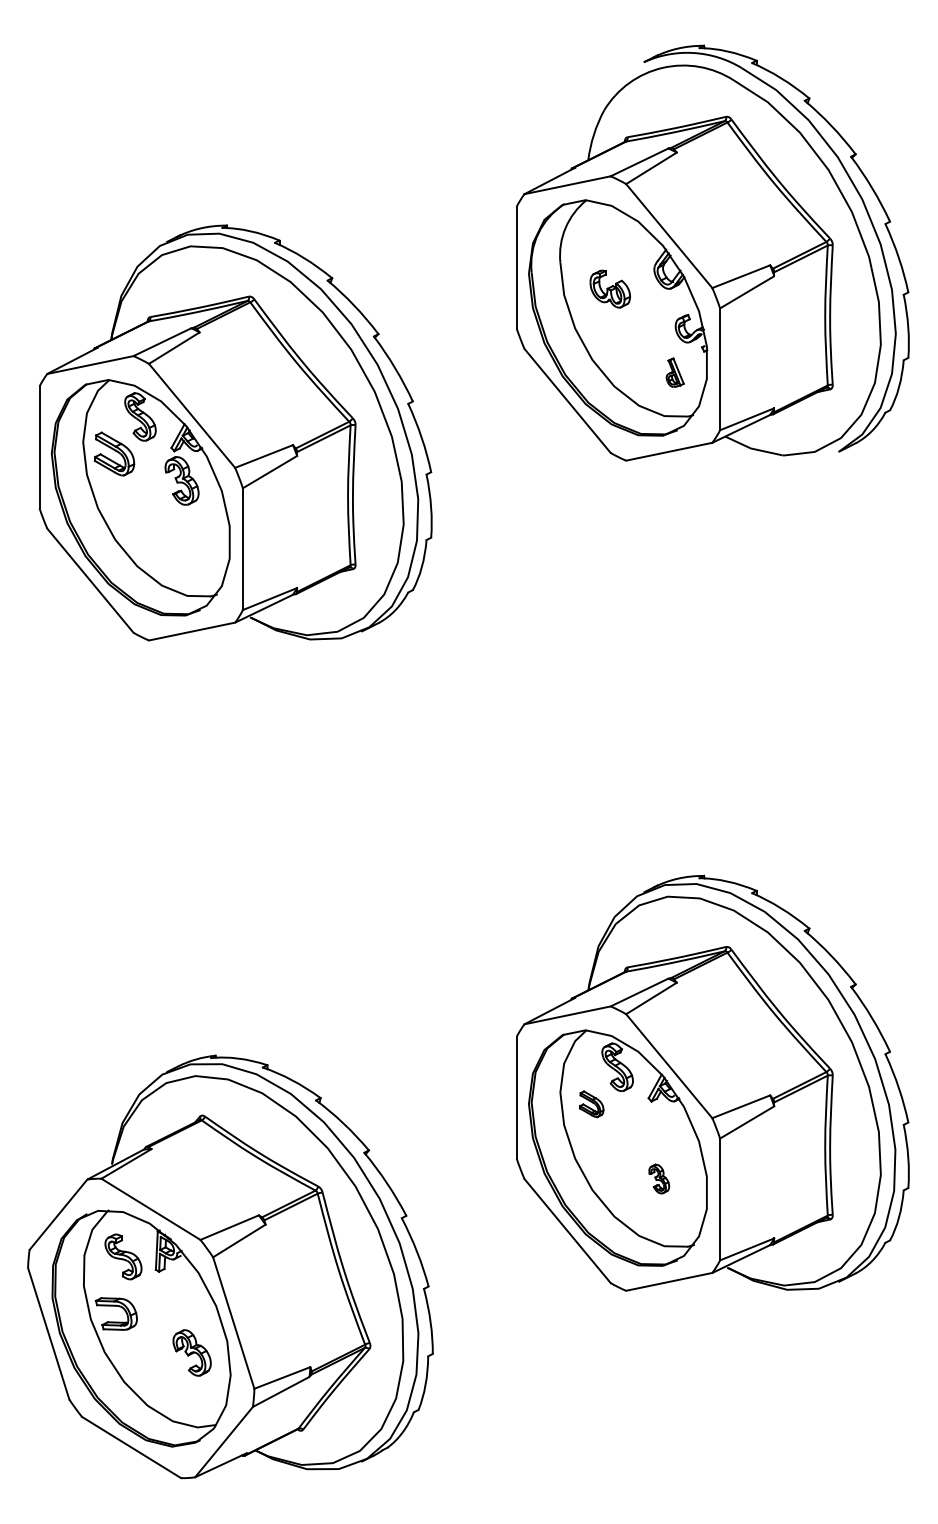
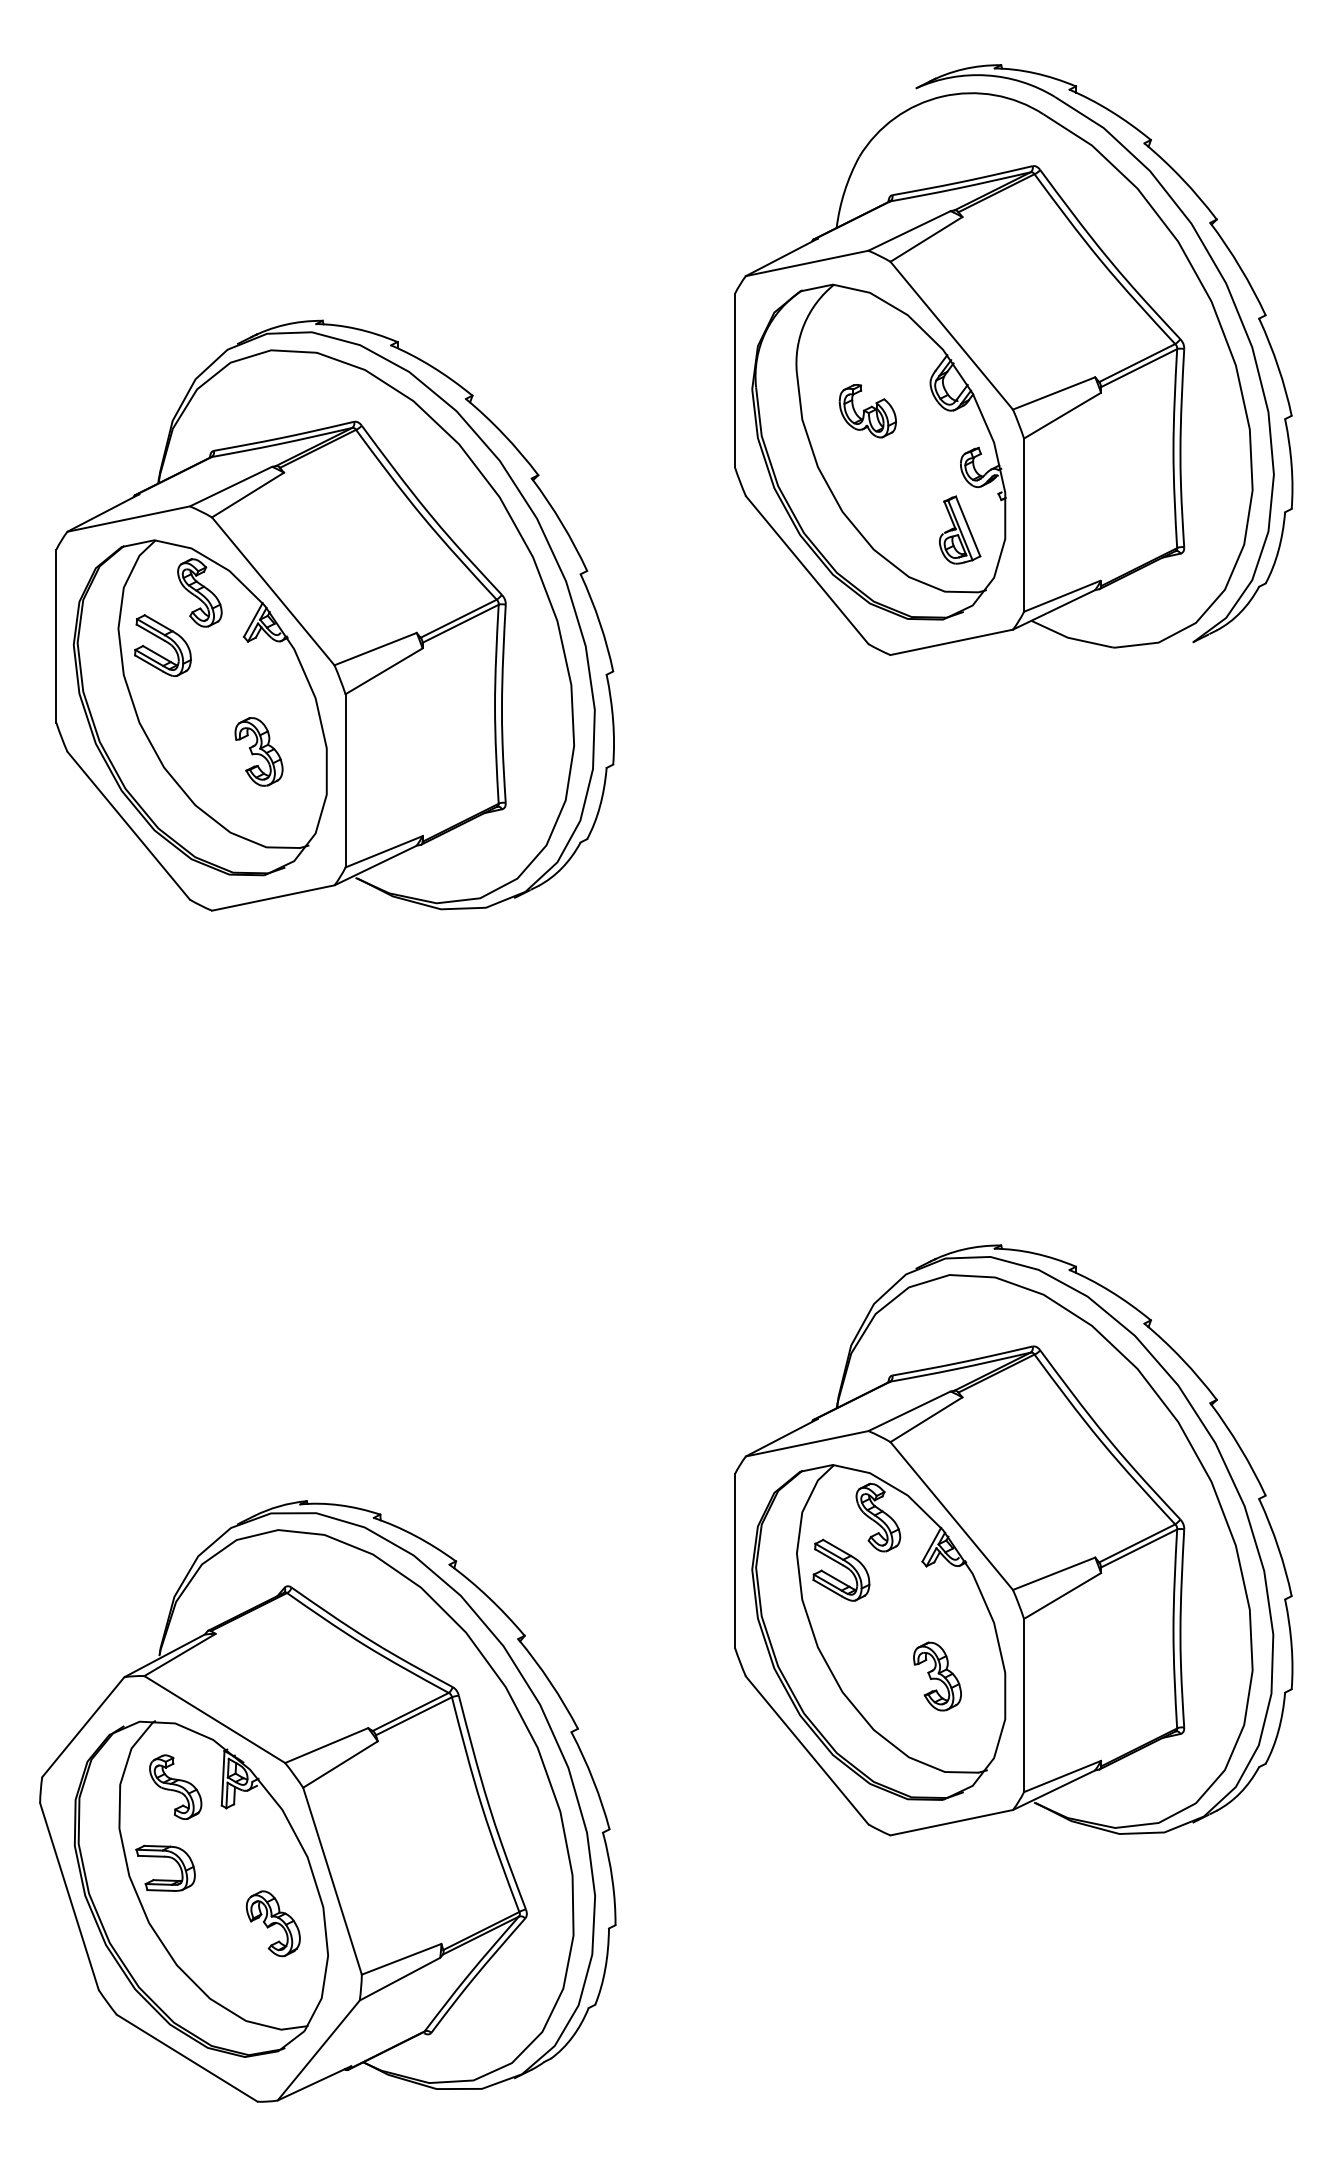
part: (675, 372) -> (960, 529), size x1.67
part: (181, 480) -> (258, 751), moved
part: (591, 1103) -> (841, 1569), size x1.67
part: (659, 1179) -> (937, 1676), size x1.67

